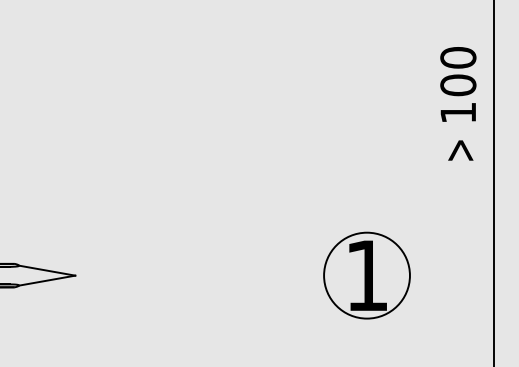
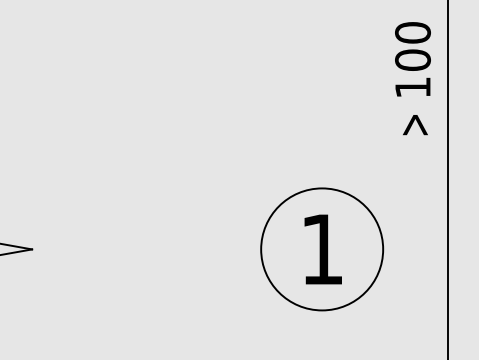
circle: (366, 275) -> (321, 249), size x1.43

